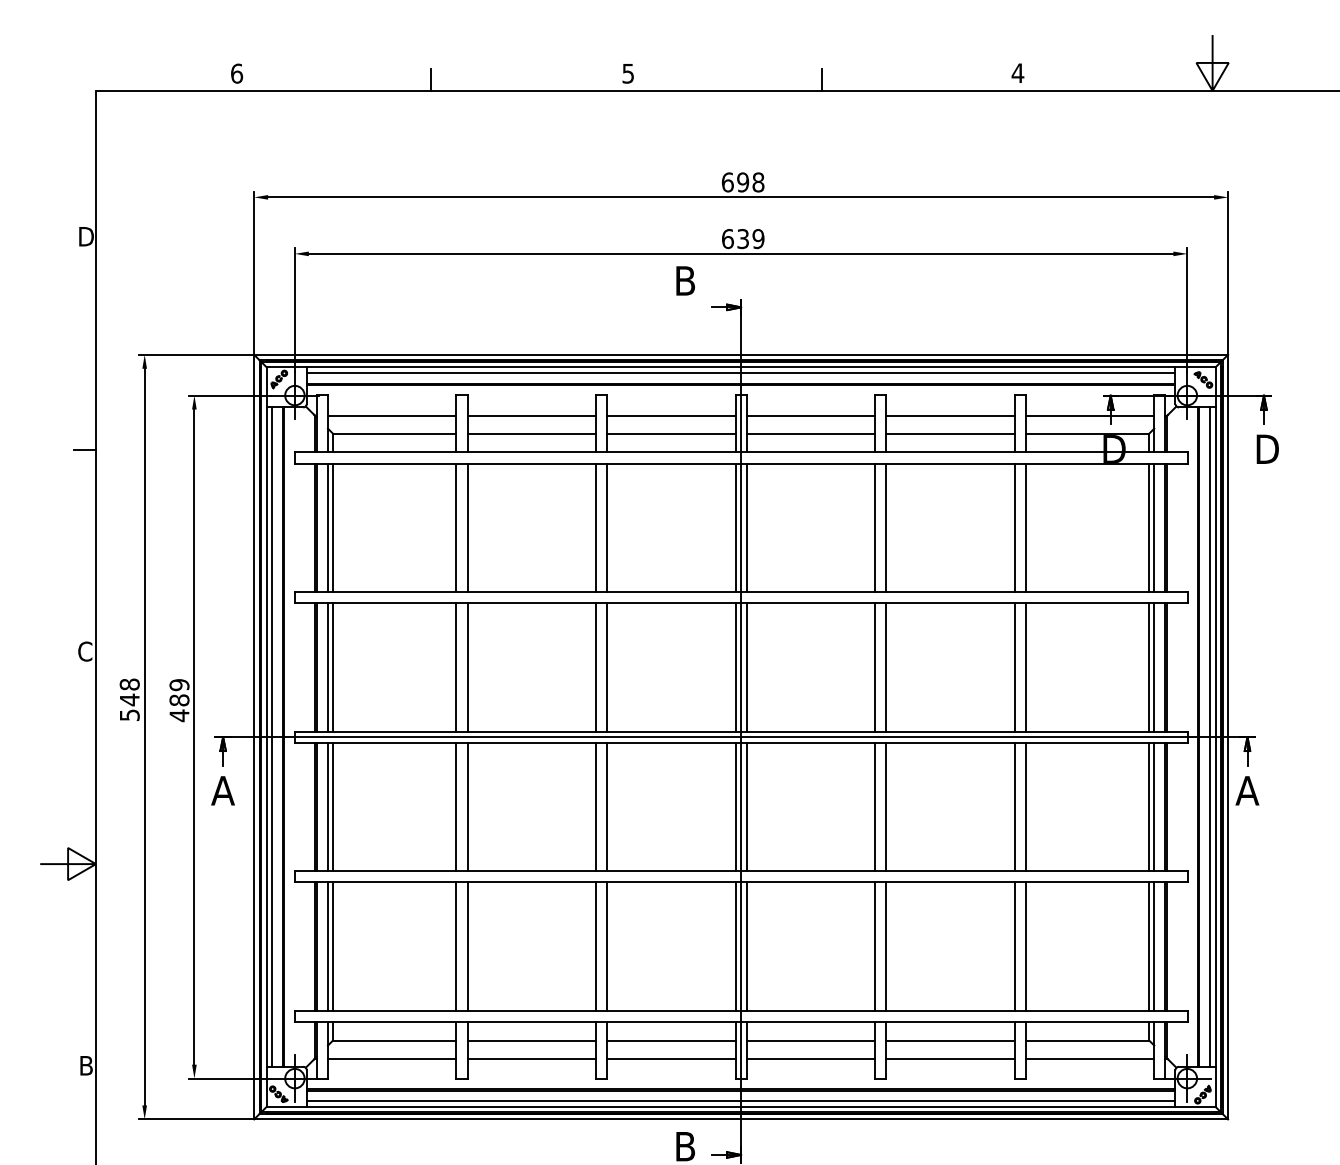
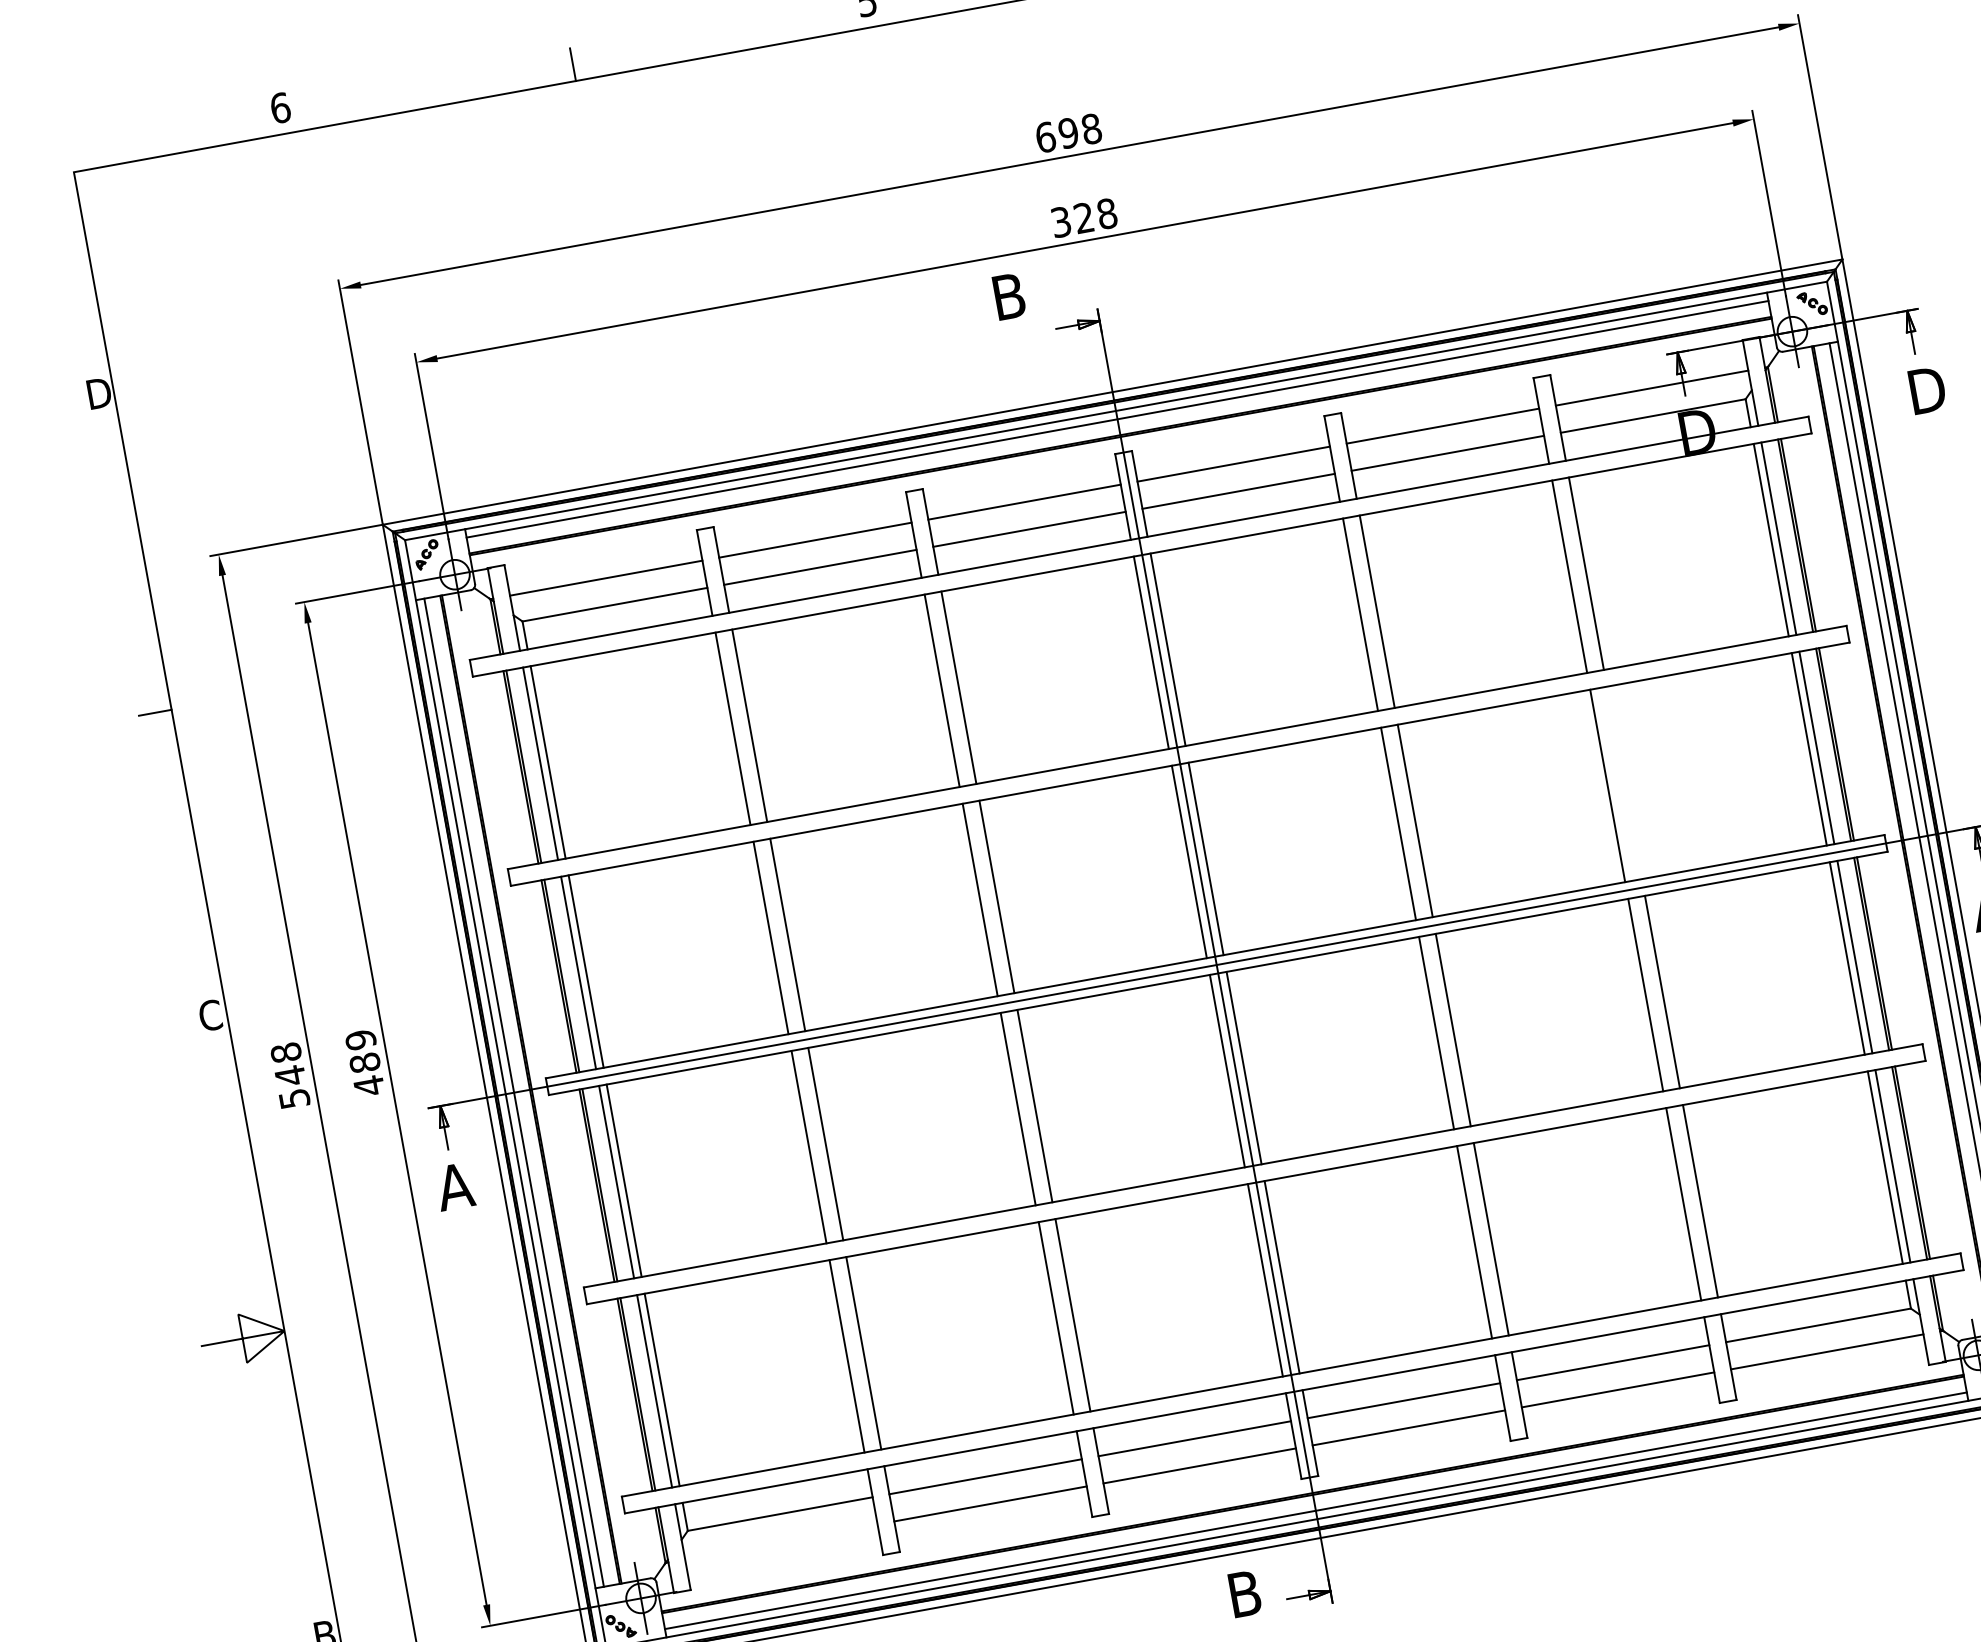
text: (743, 239) -> (1084, 218), 639 -> 328
line: (1025, 667) -> (1623, 783), removed
line: (392, 1058) -> (781, 1541), removed

